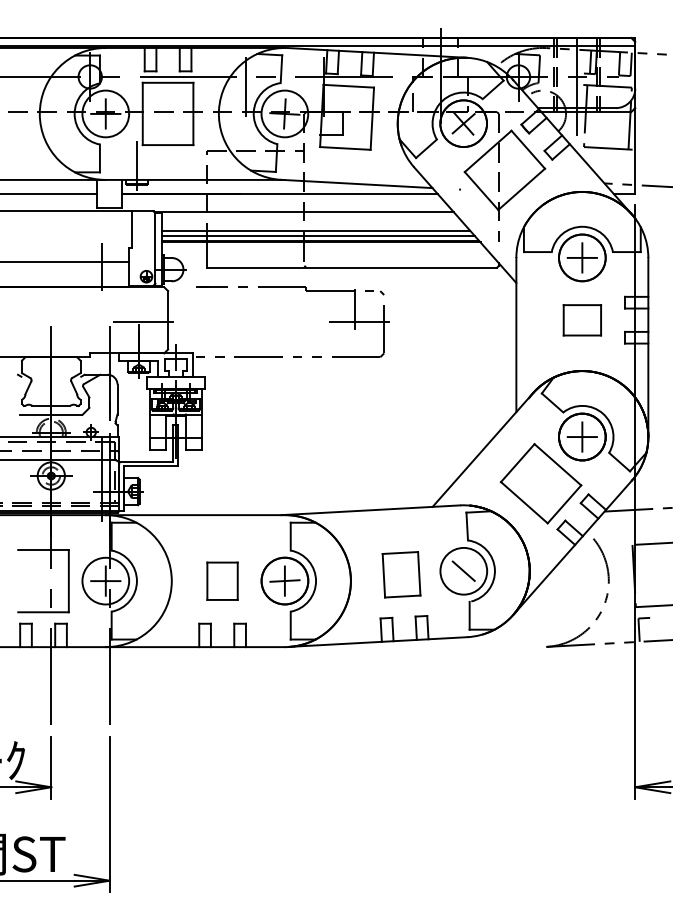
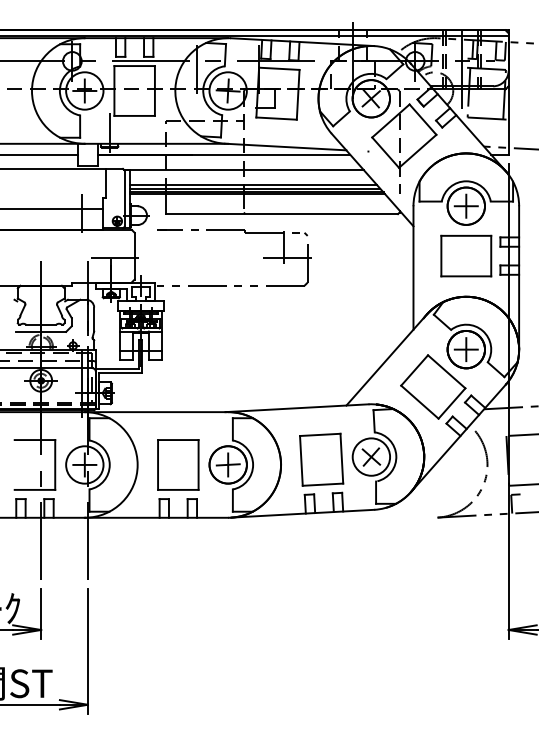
part: (582, 320) -> (466, 256), size x1.67
line: (463, 570) -> (371, 456), added
part: (401, 574) -> (321, 459), size x1.43
part: (222, 581) -> (178, 465), size x1.67

